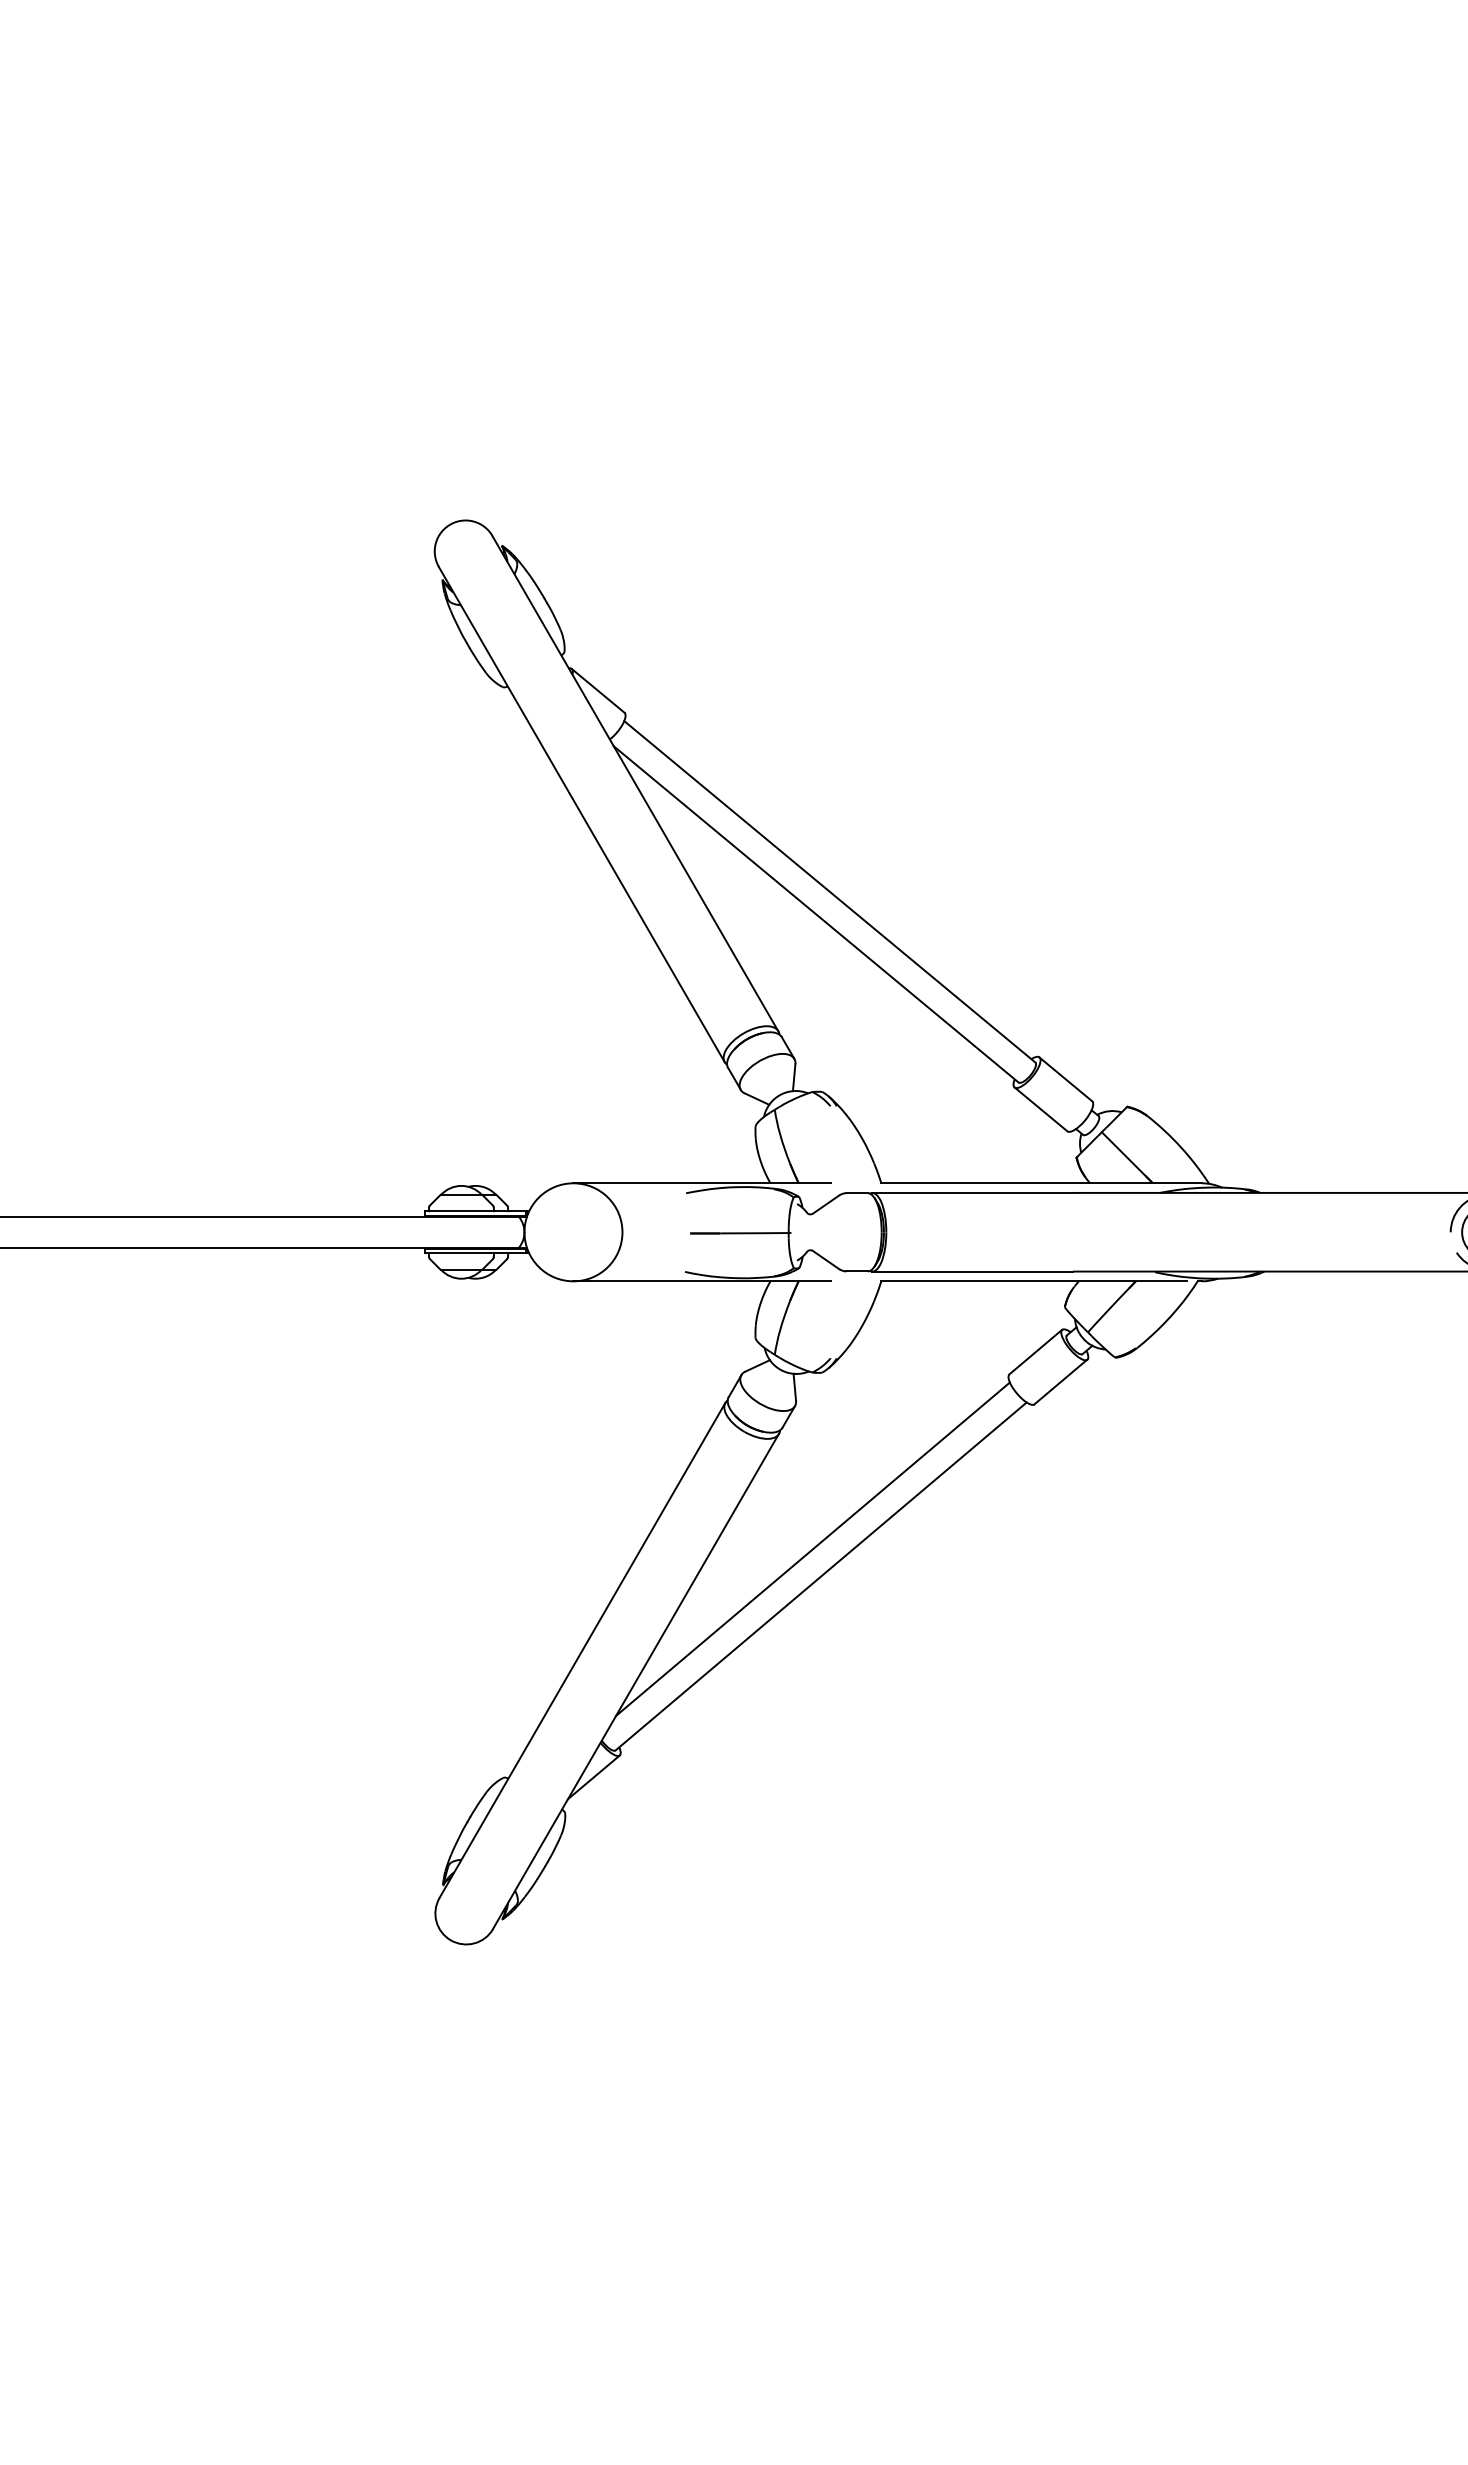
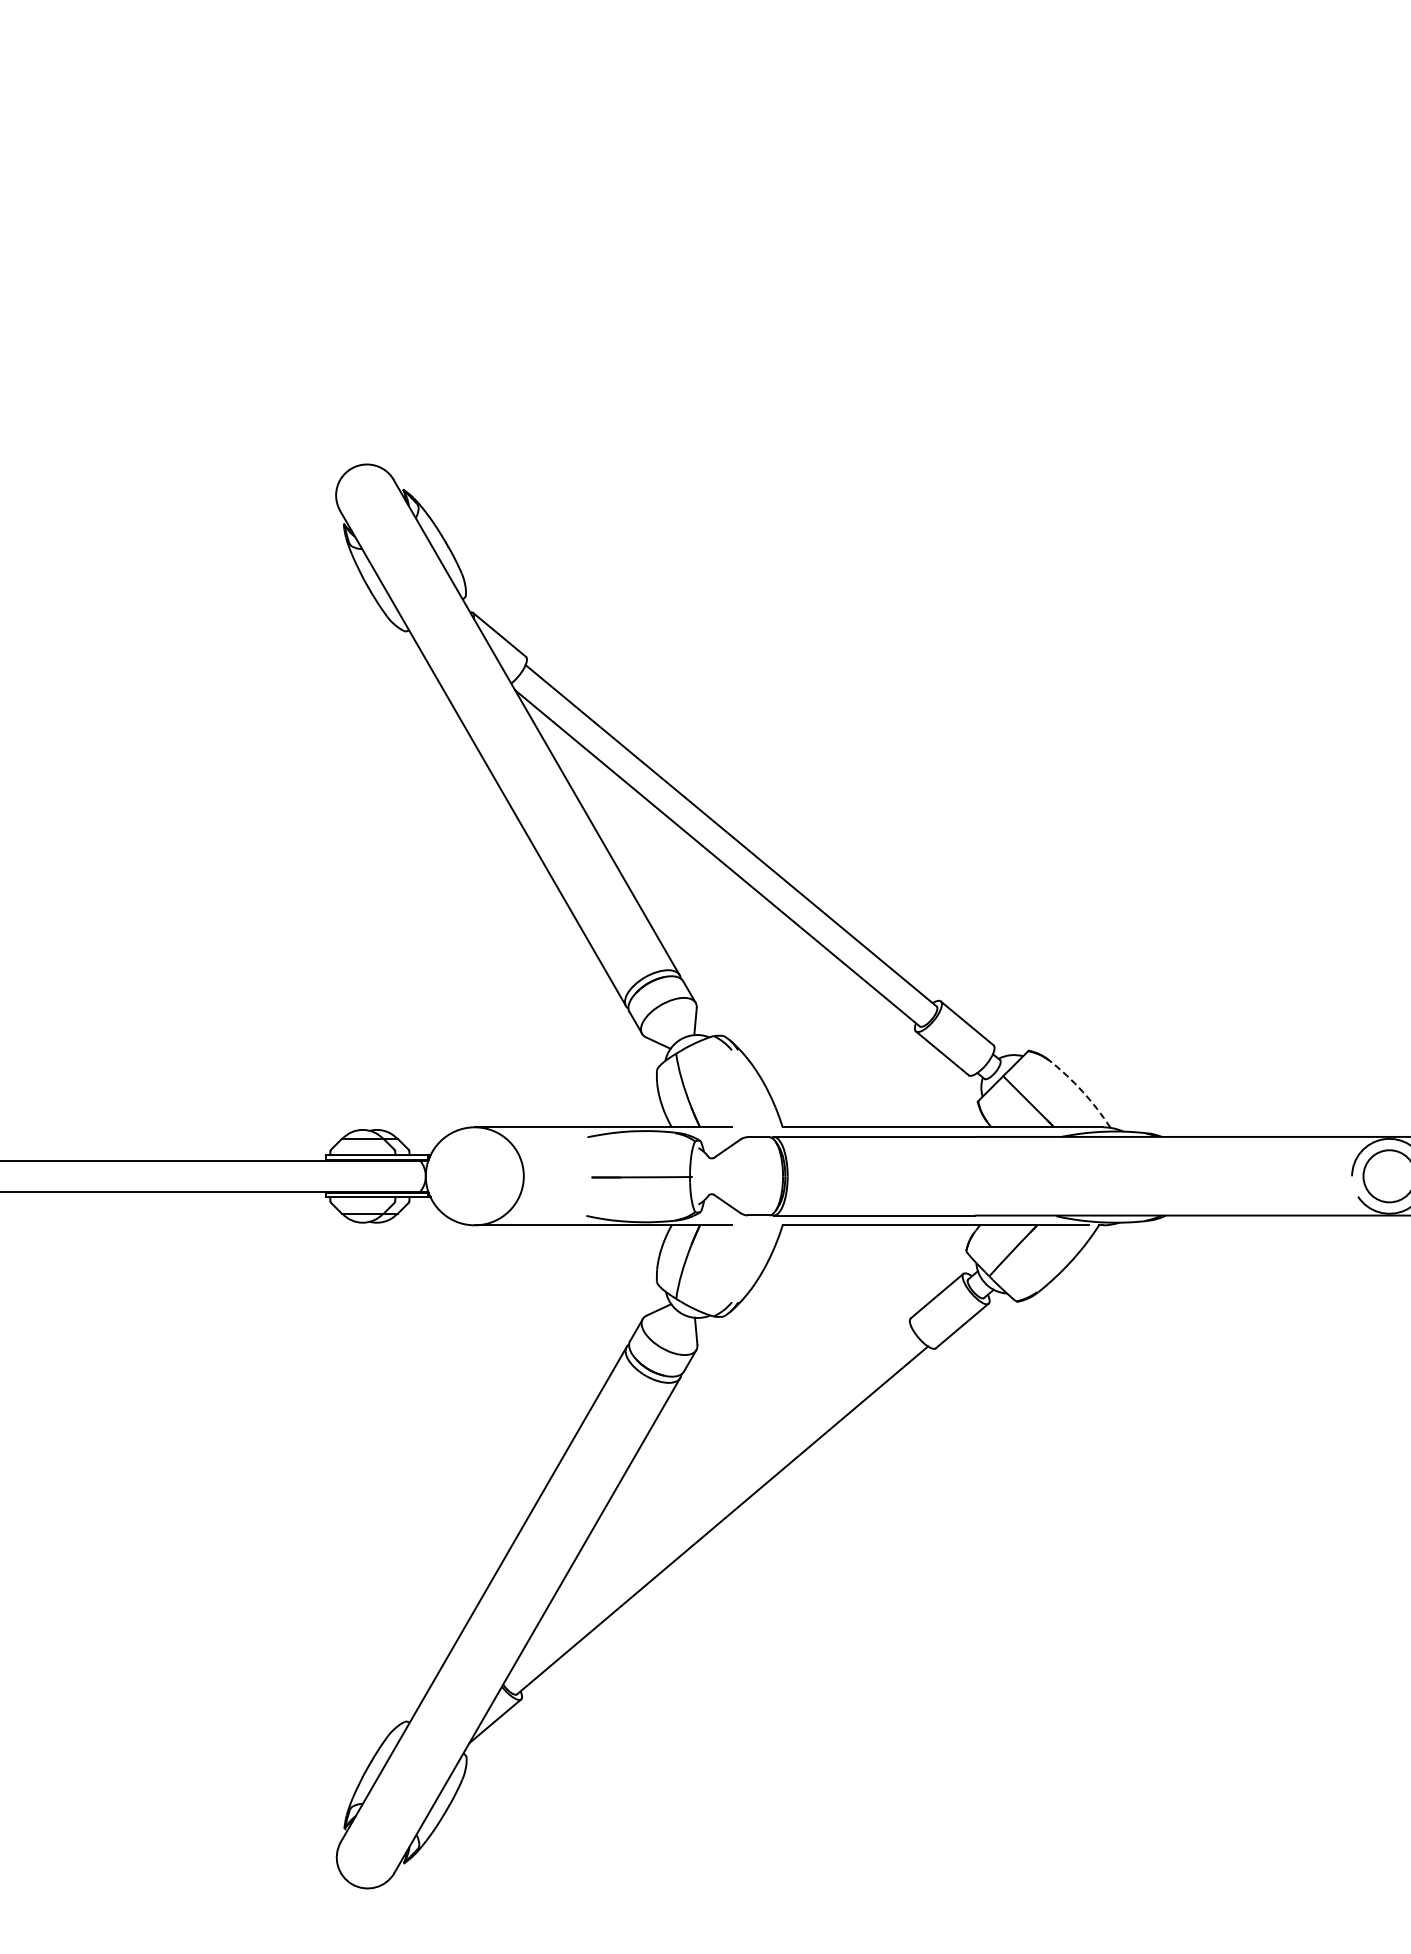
arc: (1181, 1147) -> (1082, 1091), solid -> dashed
line: (812, 1548) -> (713, 1492), removed

